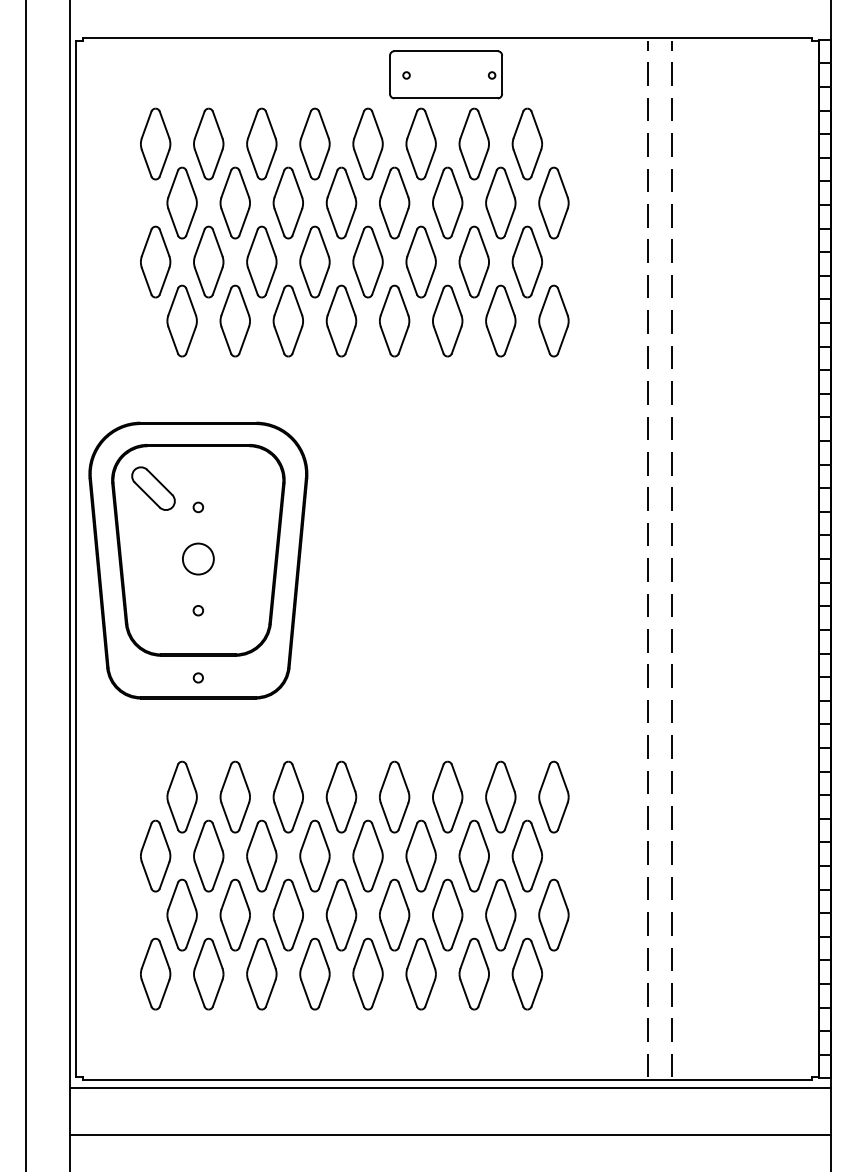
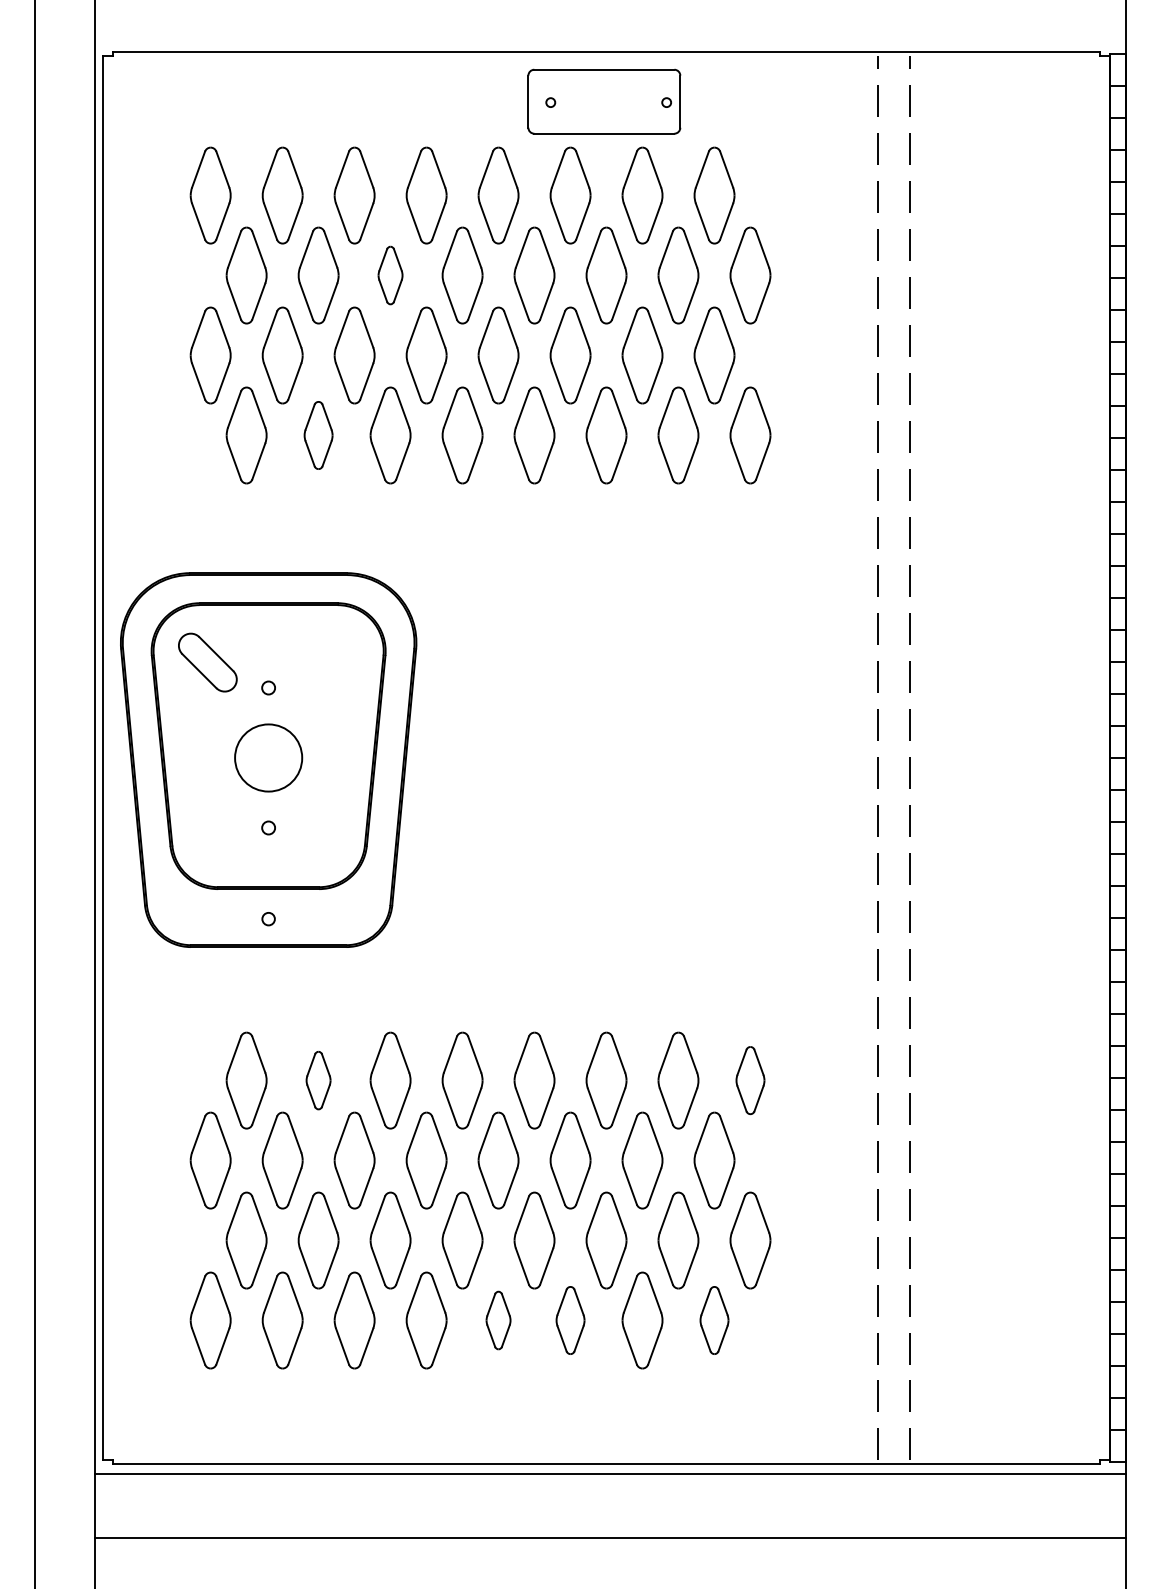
part: (288, 203) -> (390, 275), size x0.6
part: (235, 321) -> (318, 435), size x0.7
circle: (198, 559) -> (268, 758), size x1.6
part: (235, 797) -> (318, 1080), size x0.6
part: (553, 797) -> (750, 1080), size x0.7
part: (367, 974) -> (498, 1320), size x0.6
part: (421, 974) -> (570, 1320), size x0.7
part: (527, 974) -> (714, 1320), size x0.7

